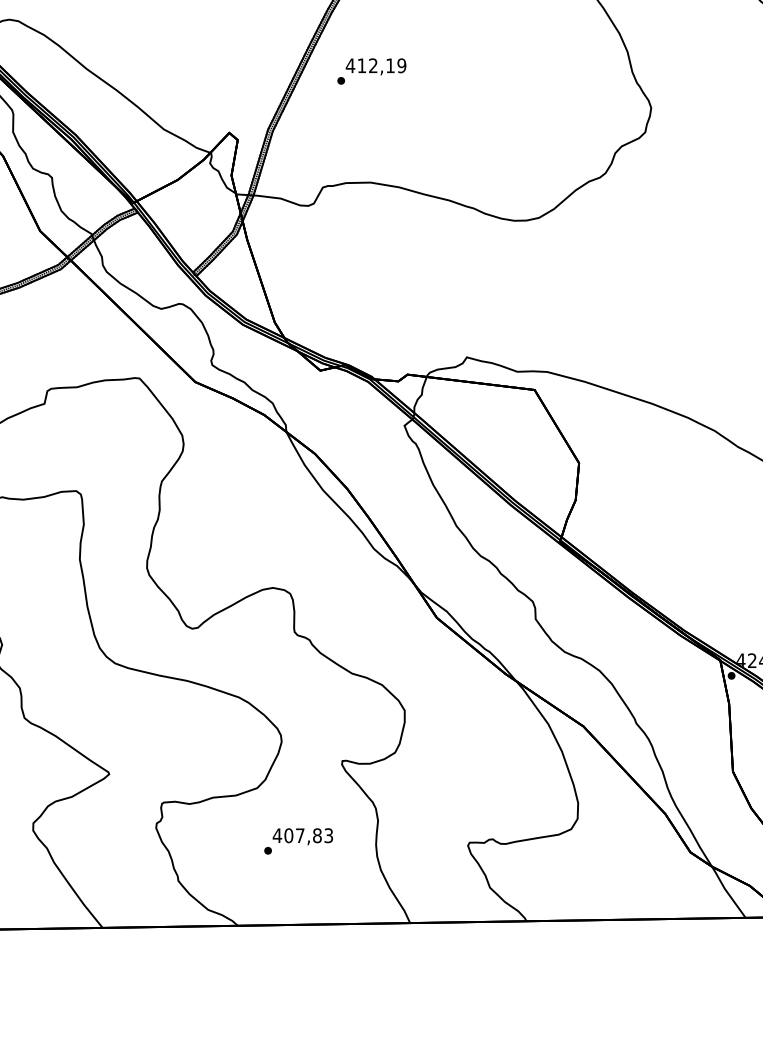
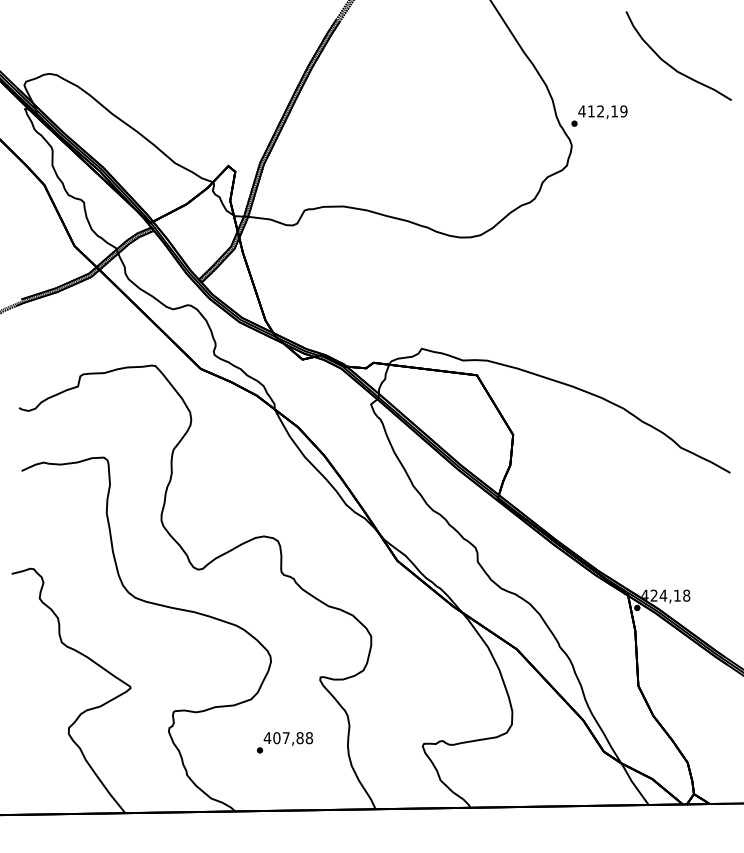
text: (371, 70) -> (599, 115), moved
text: (327, 836) -> (308, 738), 407,83 -> 407,88

